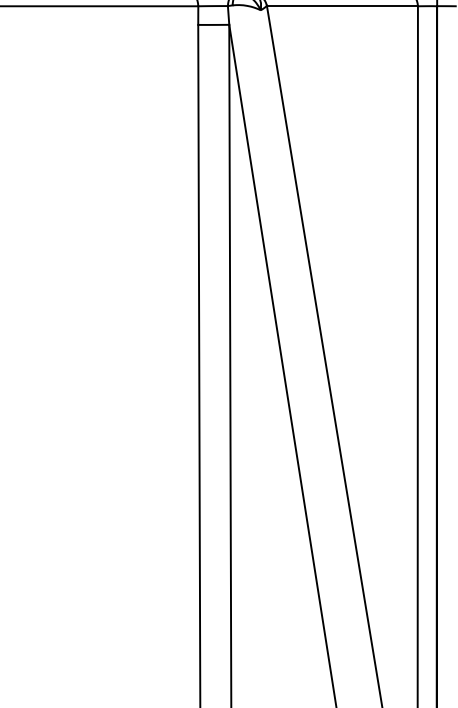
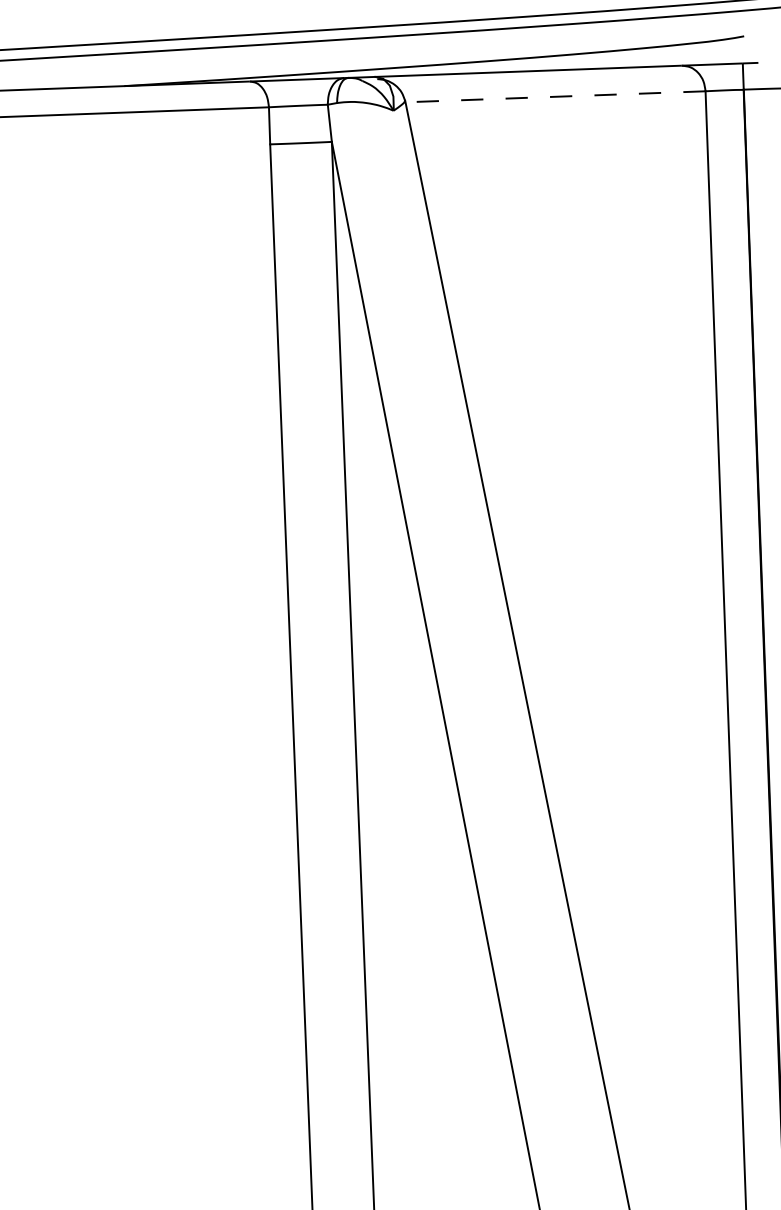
line: (341, 6) -> (553, 97), solid -> dashed

